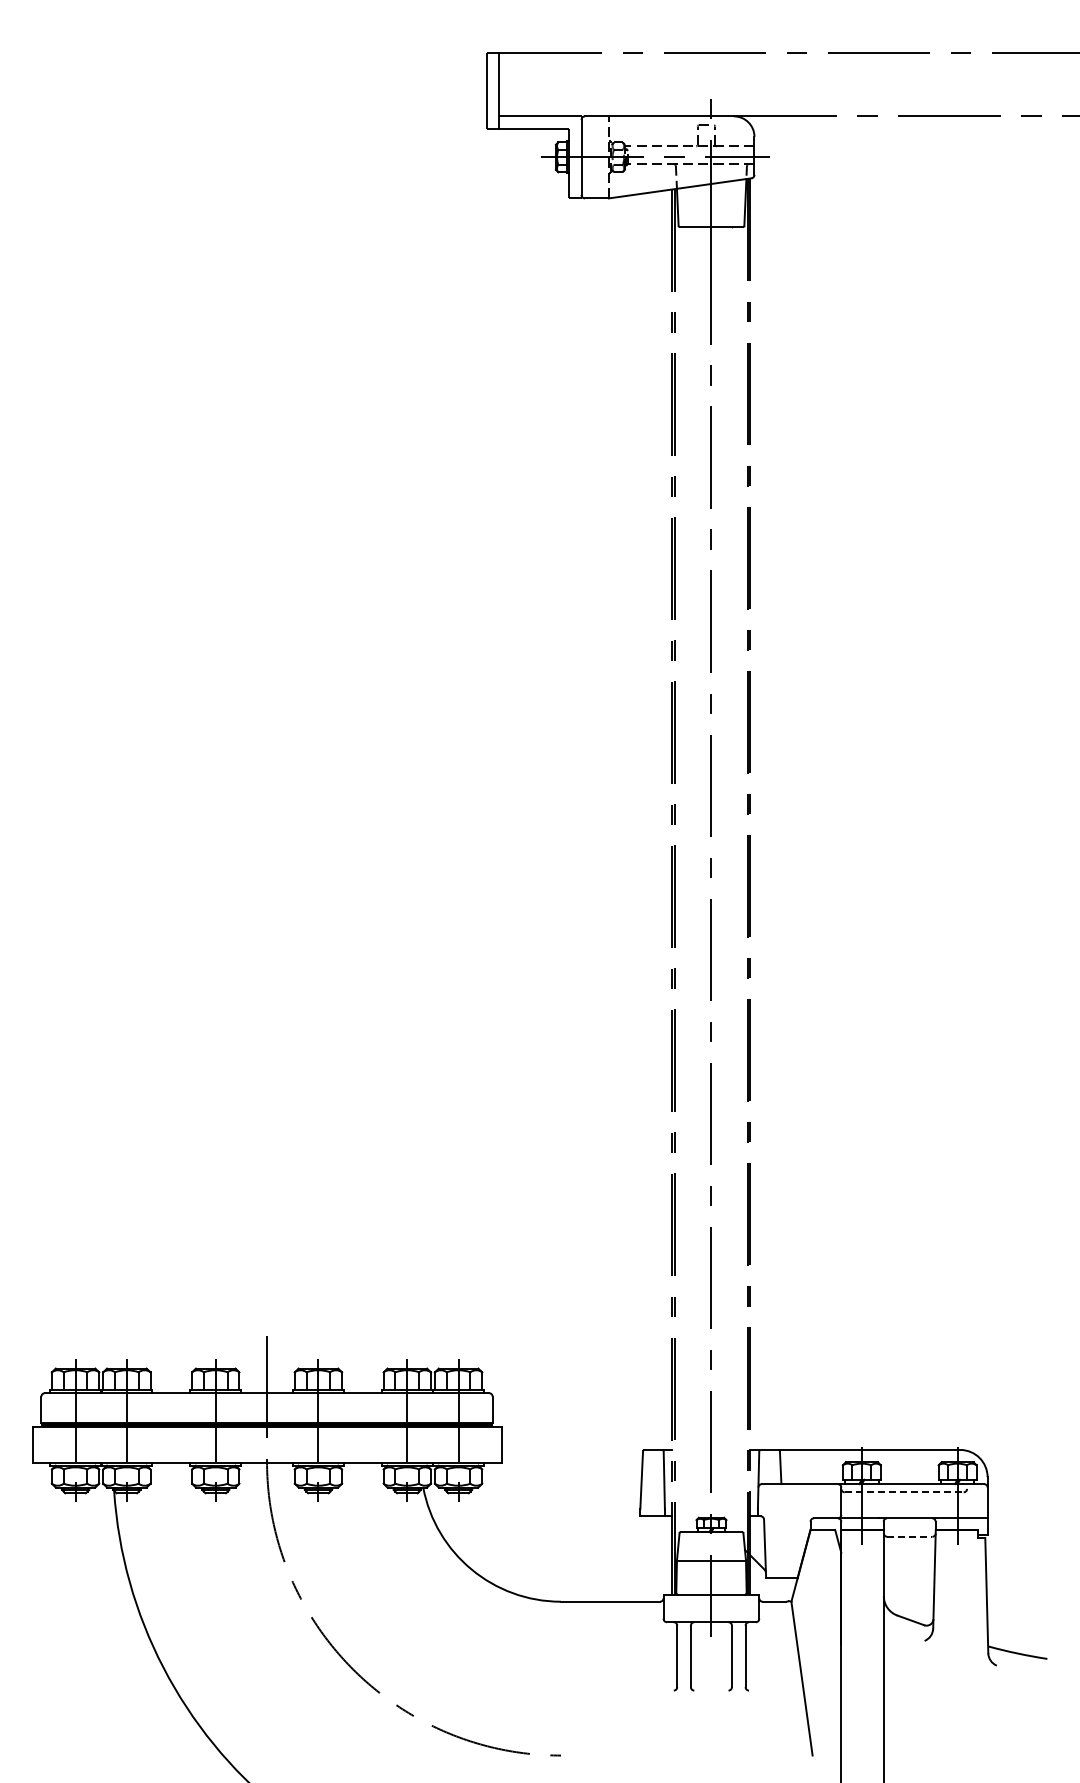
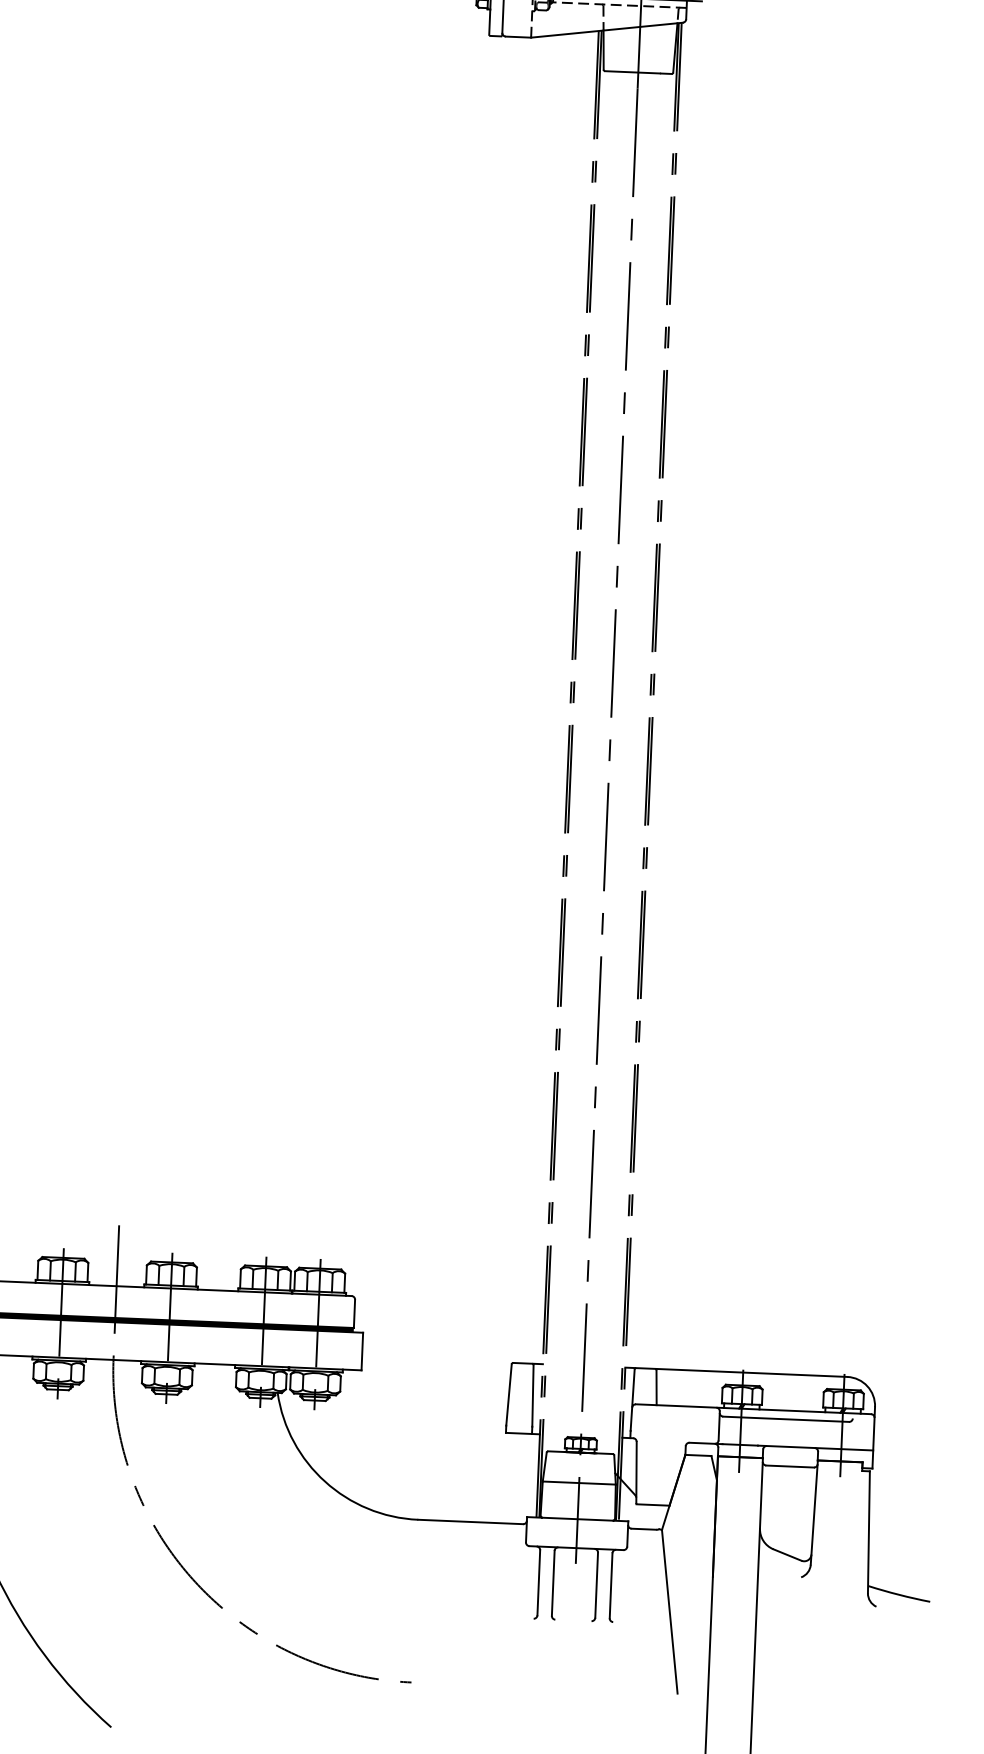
line: (904, 1492) -> (786, 1419), dashed -> solid
line: (909, 1536) -> (789, 1466), dashed -> solid

